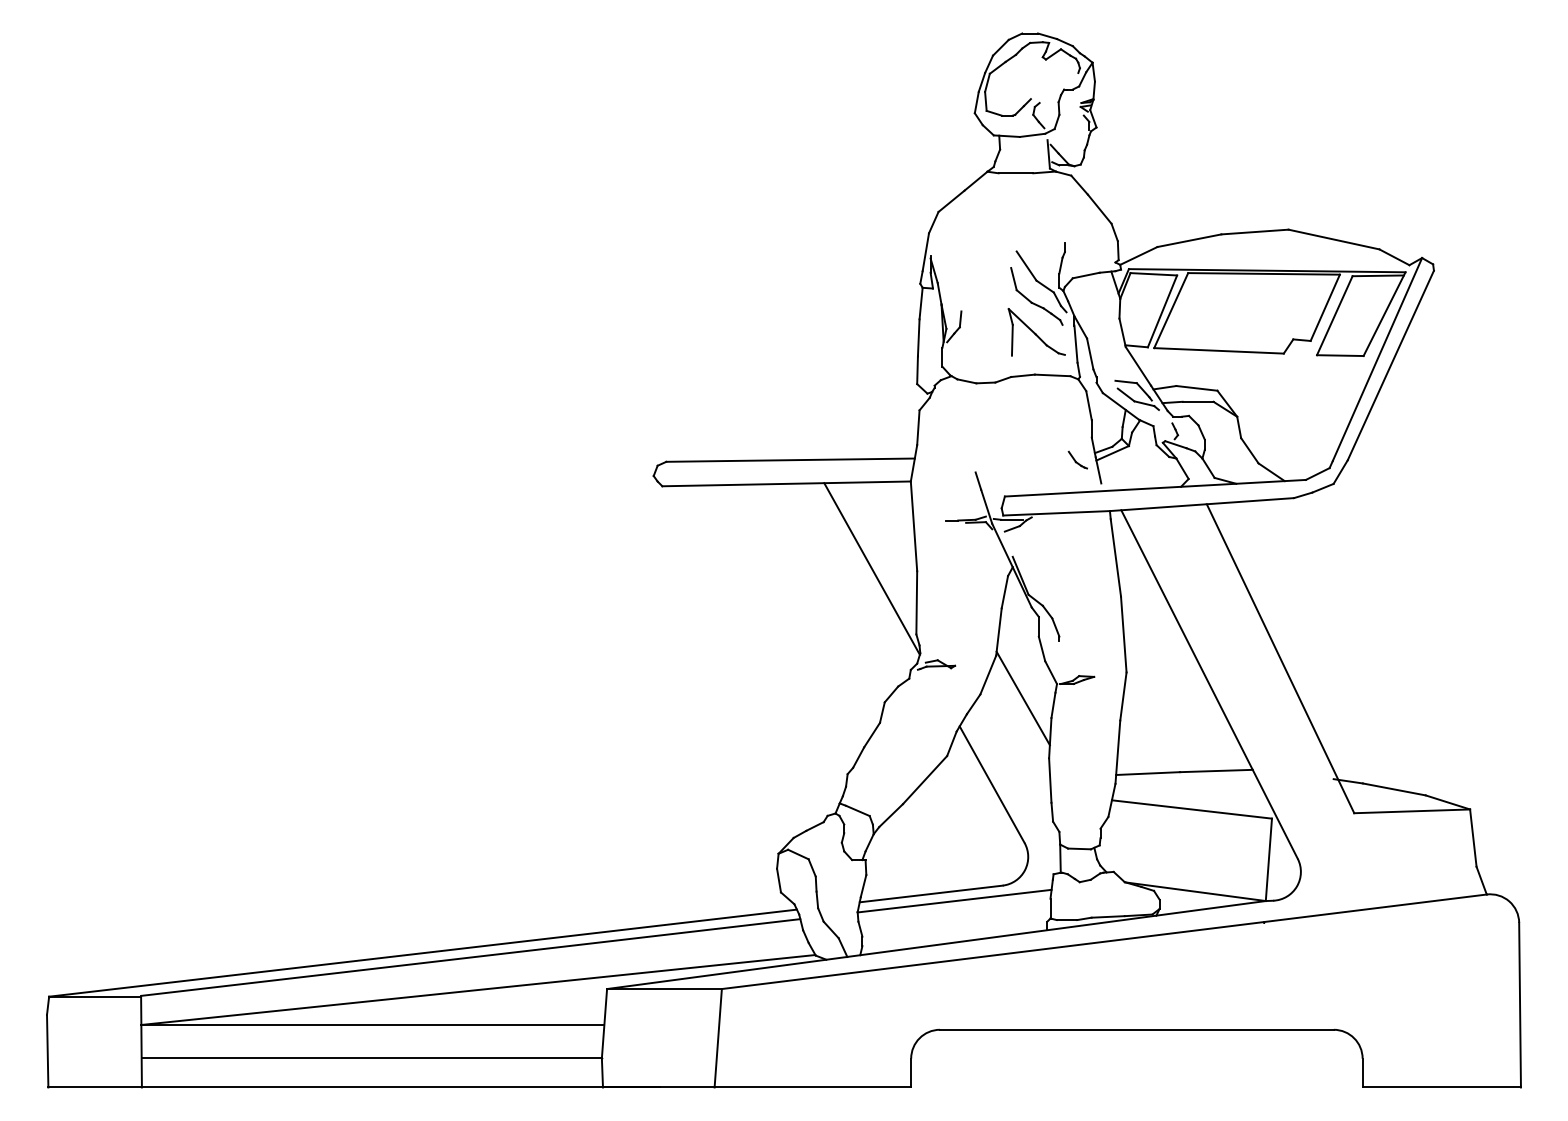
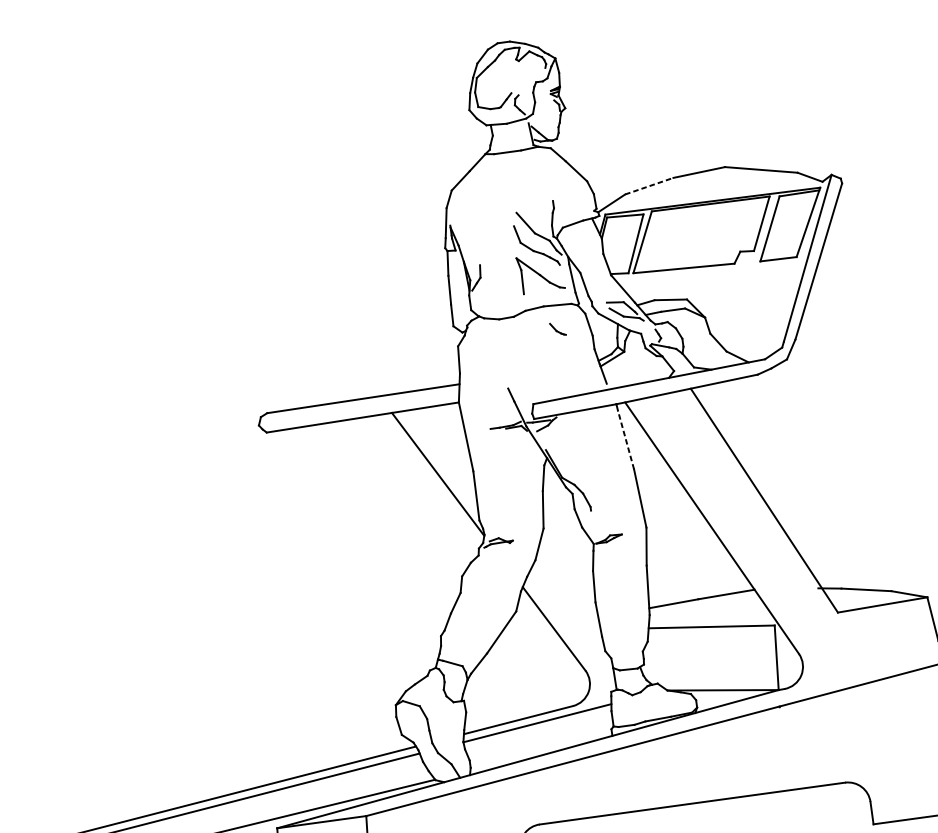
line: (1189, 240) -> (649, 186), solid -> dashed
part: (1077, 459) -> (557, 328), moved
line: (1115, 557) -> (625, 439), solid -> dashed
line: (1022, 698) -> (568, 558), removed

